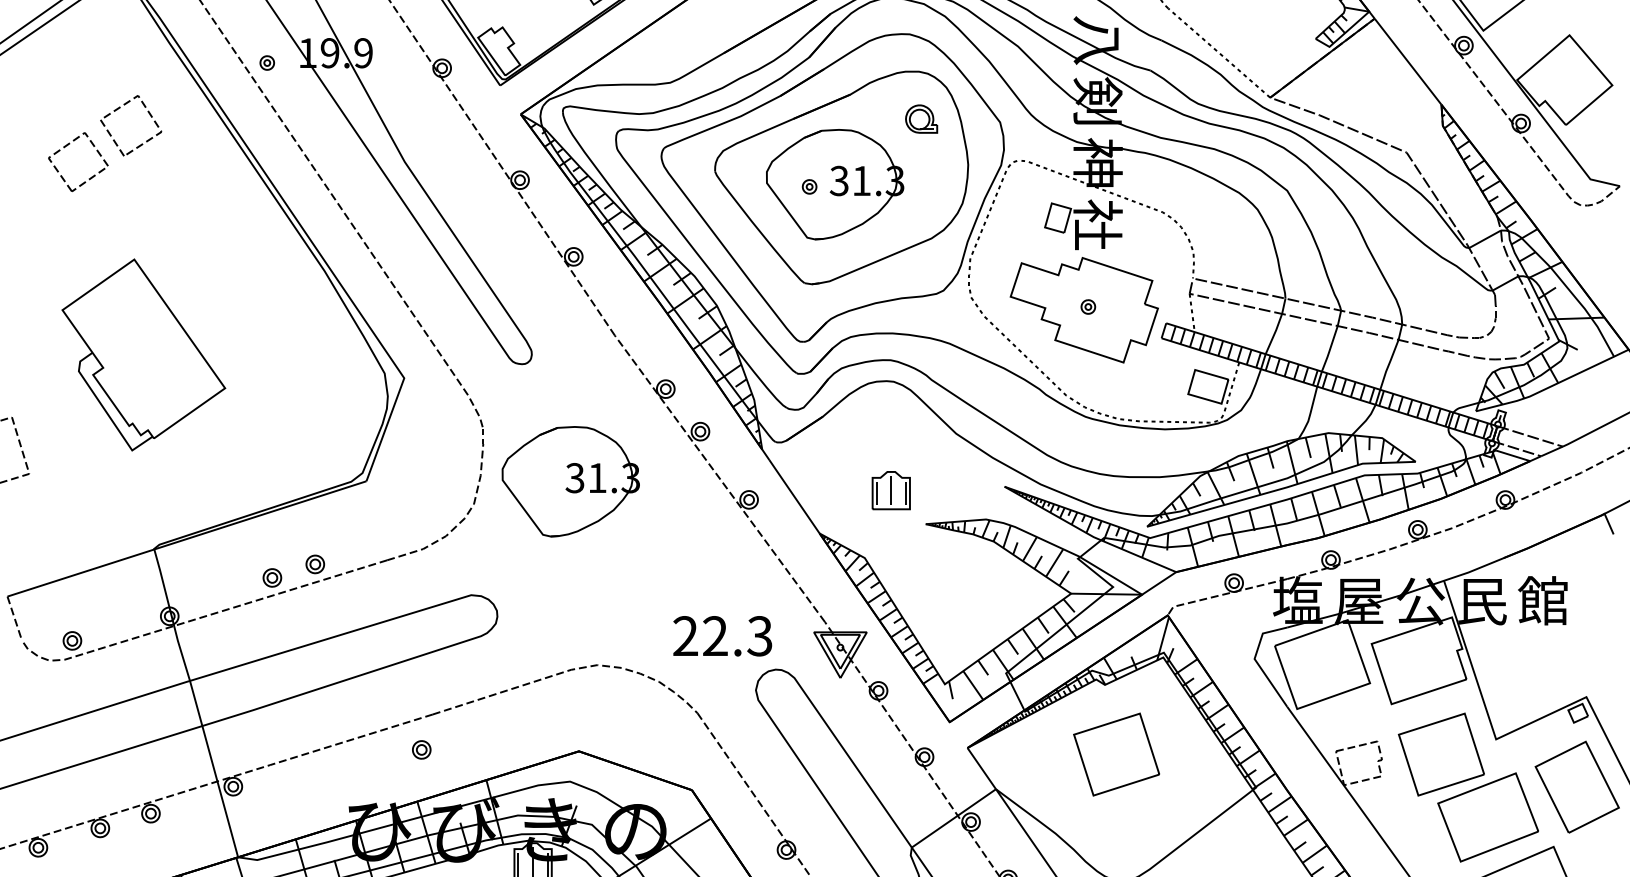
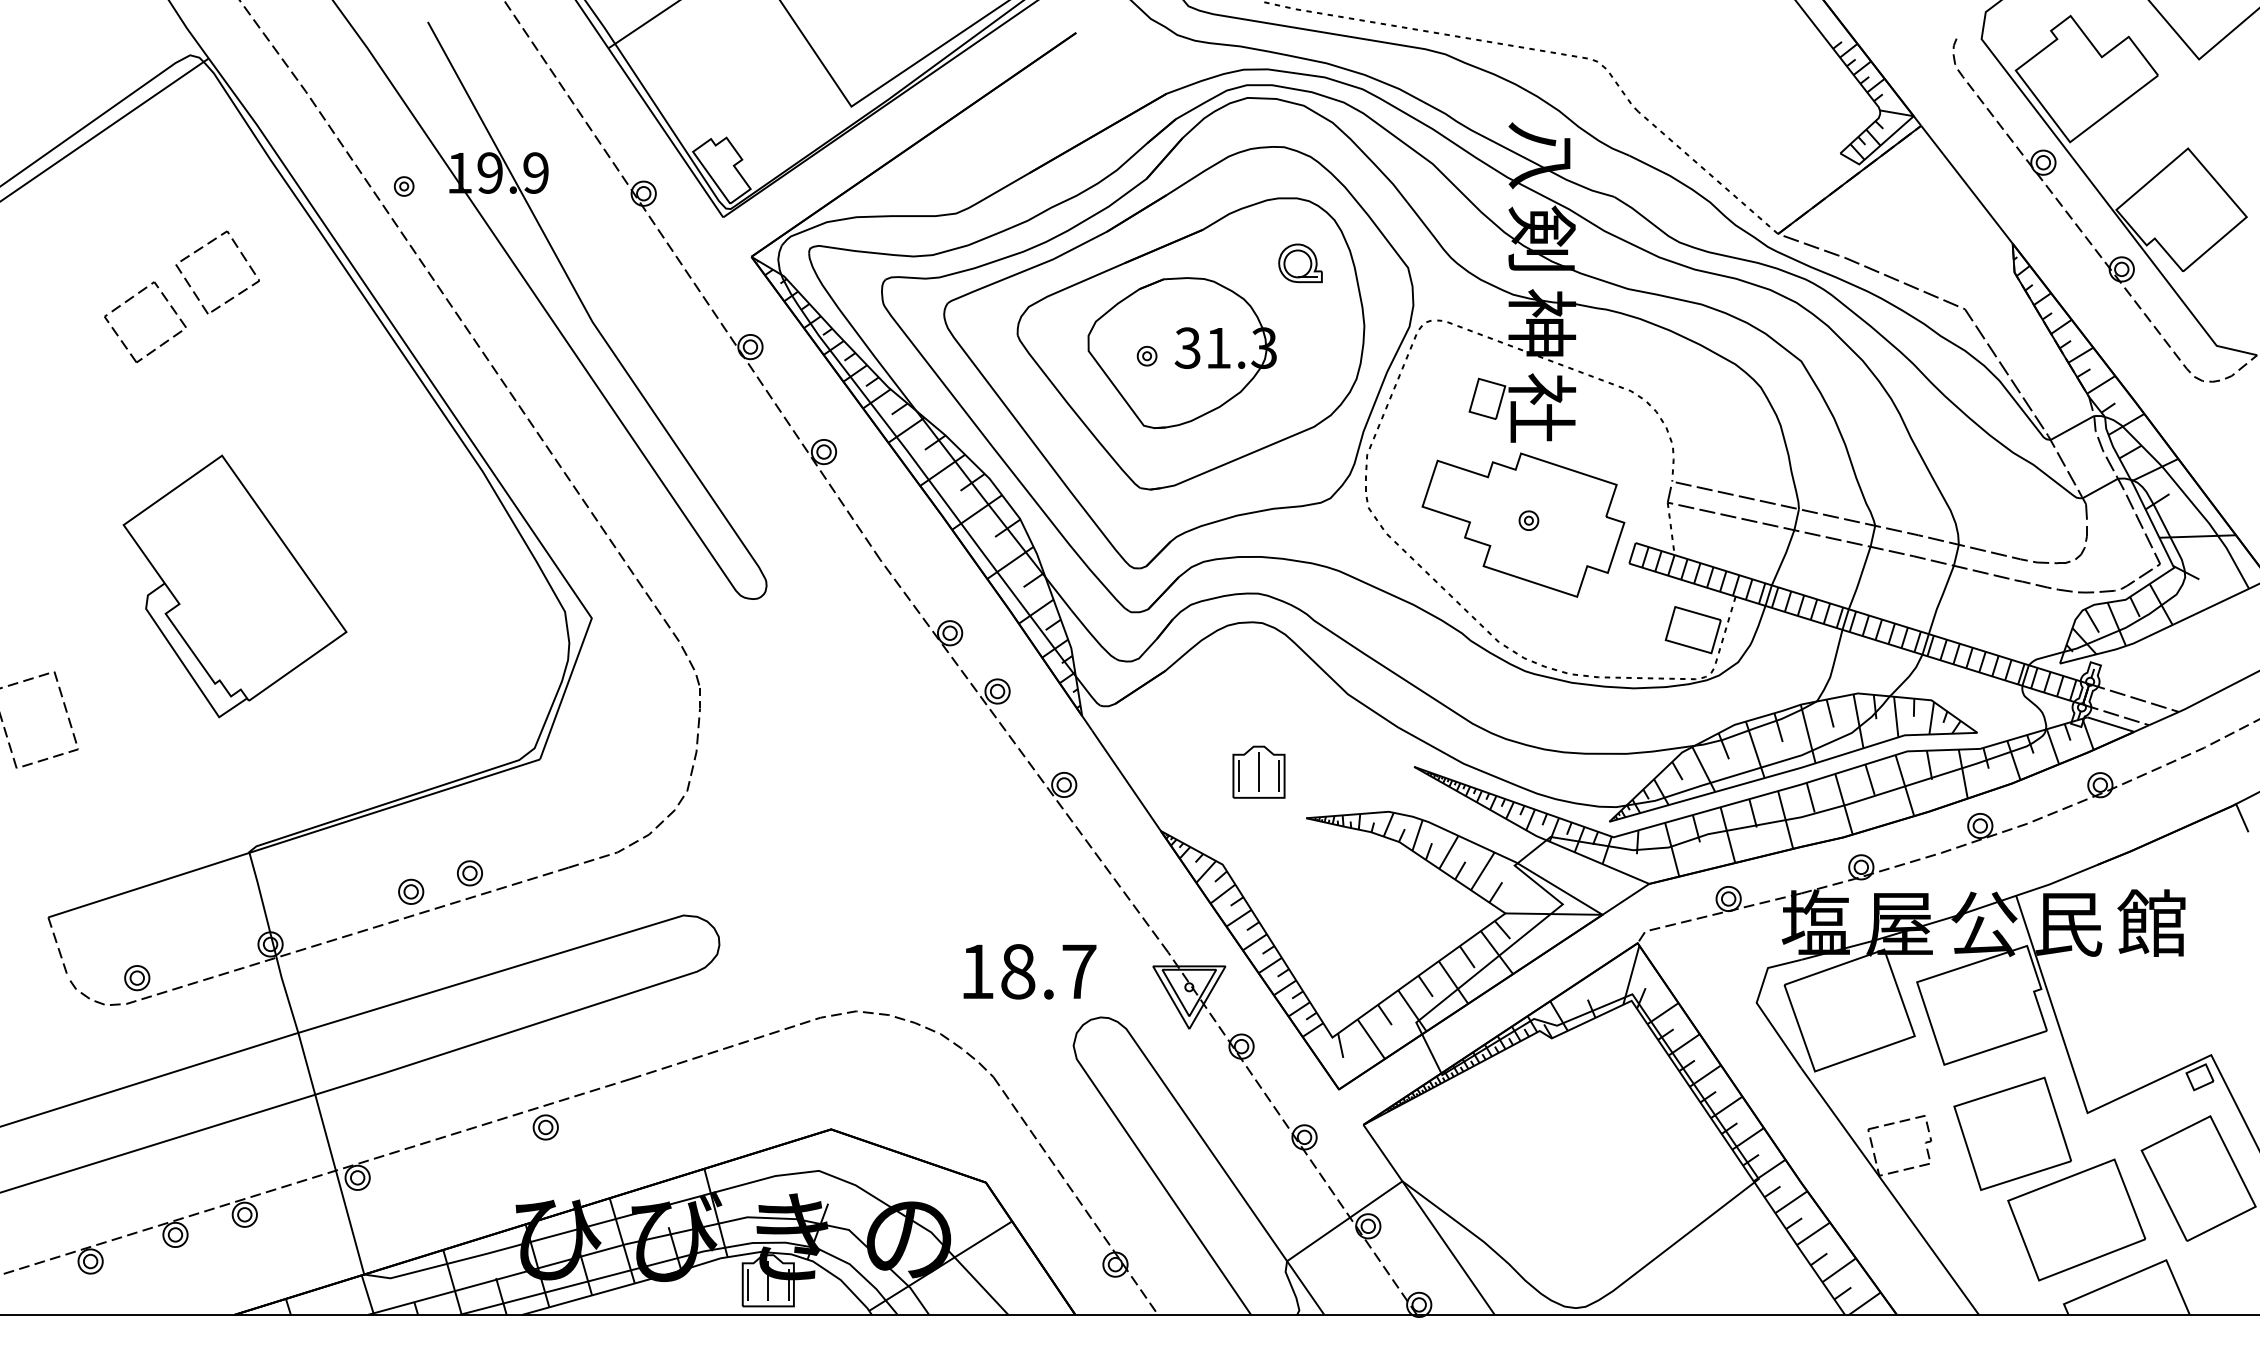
part: (570, 482) -> (819, 760), removed
text: (723, 636) -> (1028, 971), 22.3 -> 18.7
part: (421, 749) -> (545, 1127), moved
part: (1116, 754) -> (1567, 1133), removed

